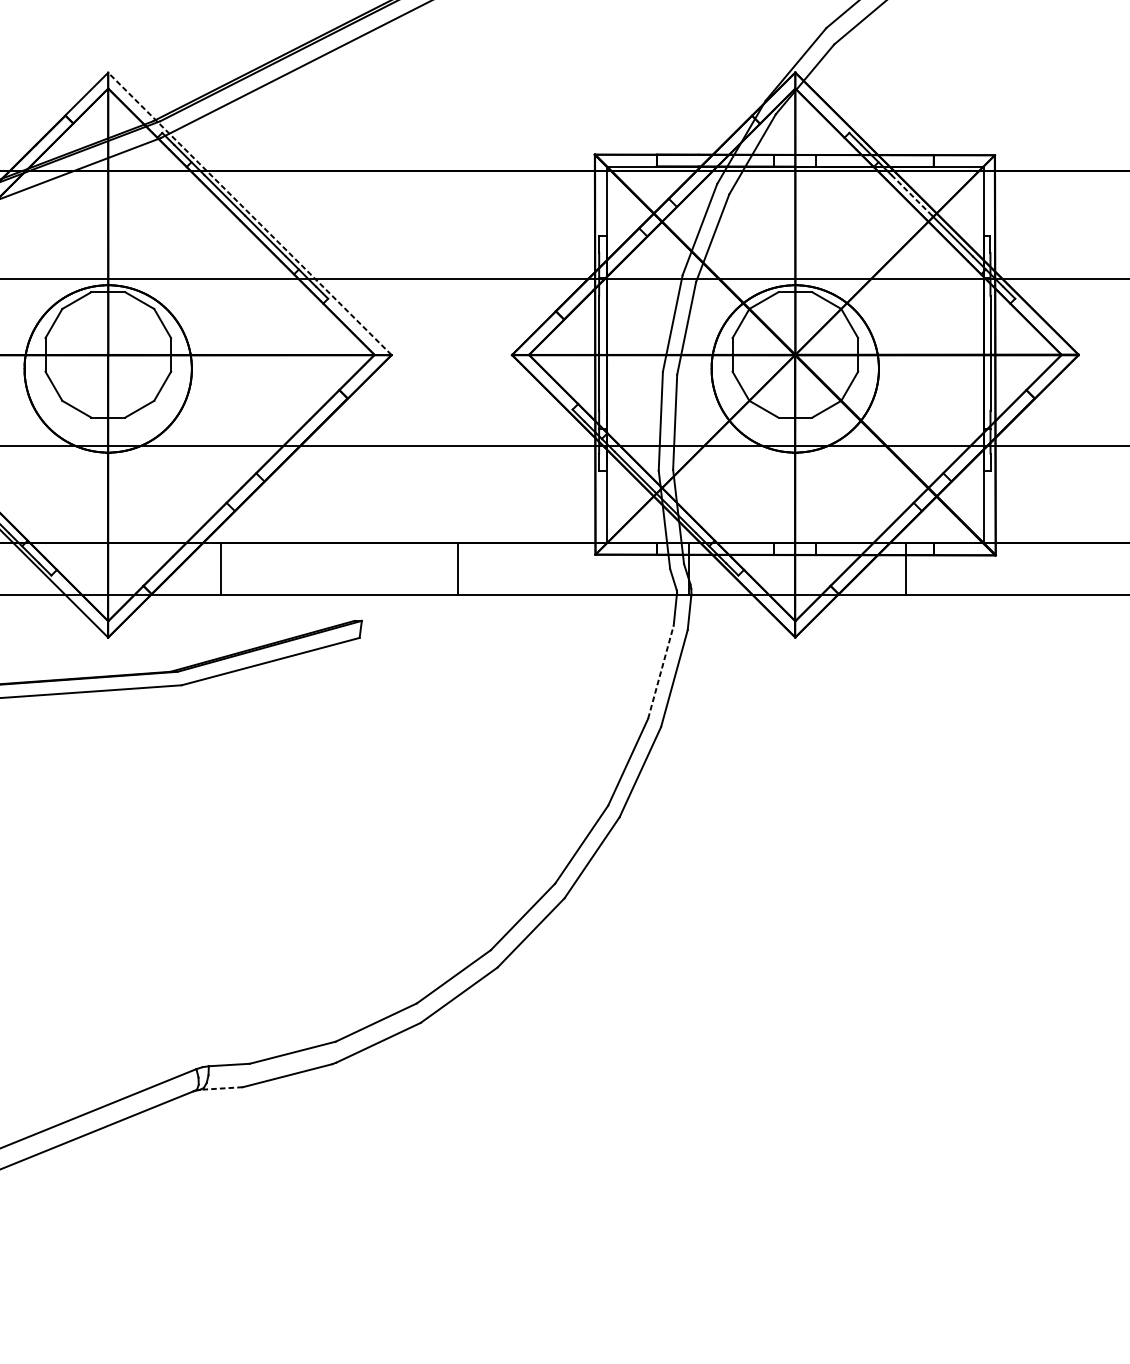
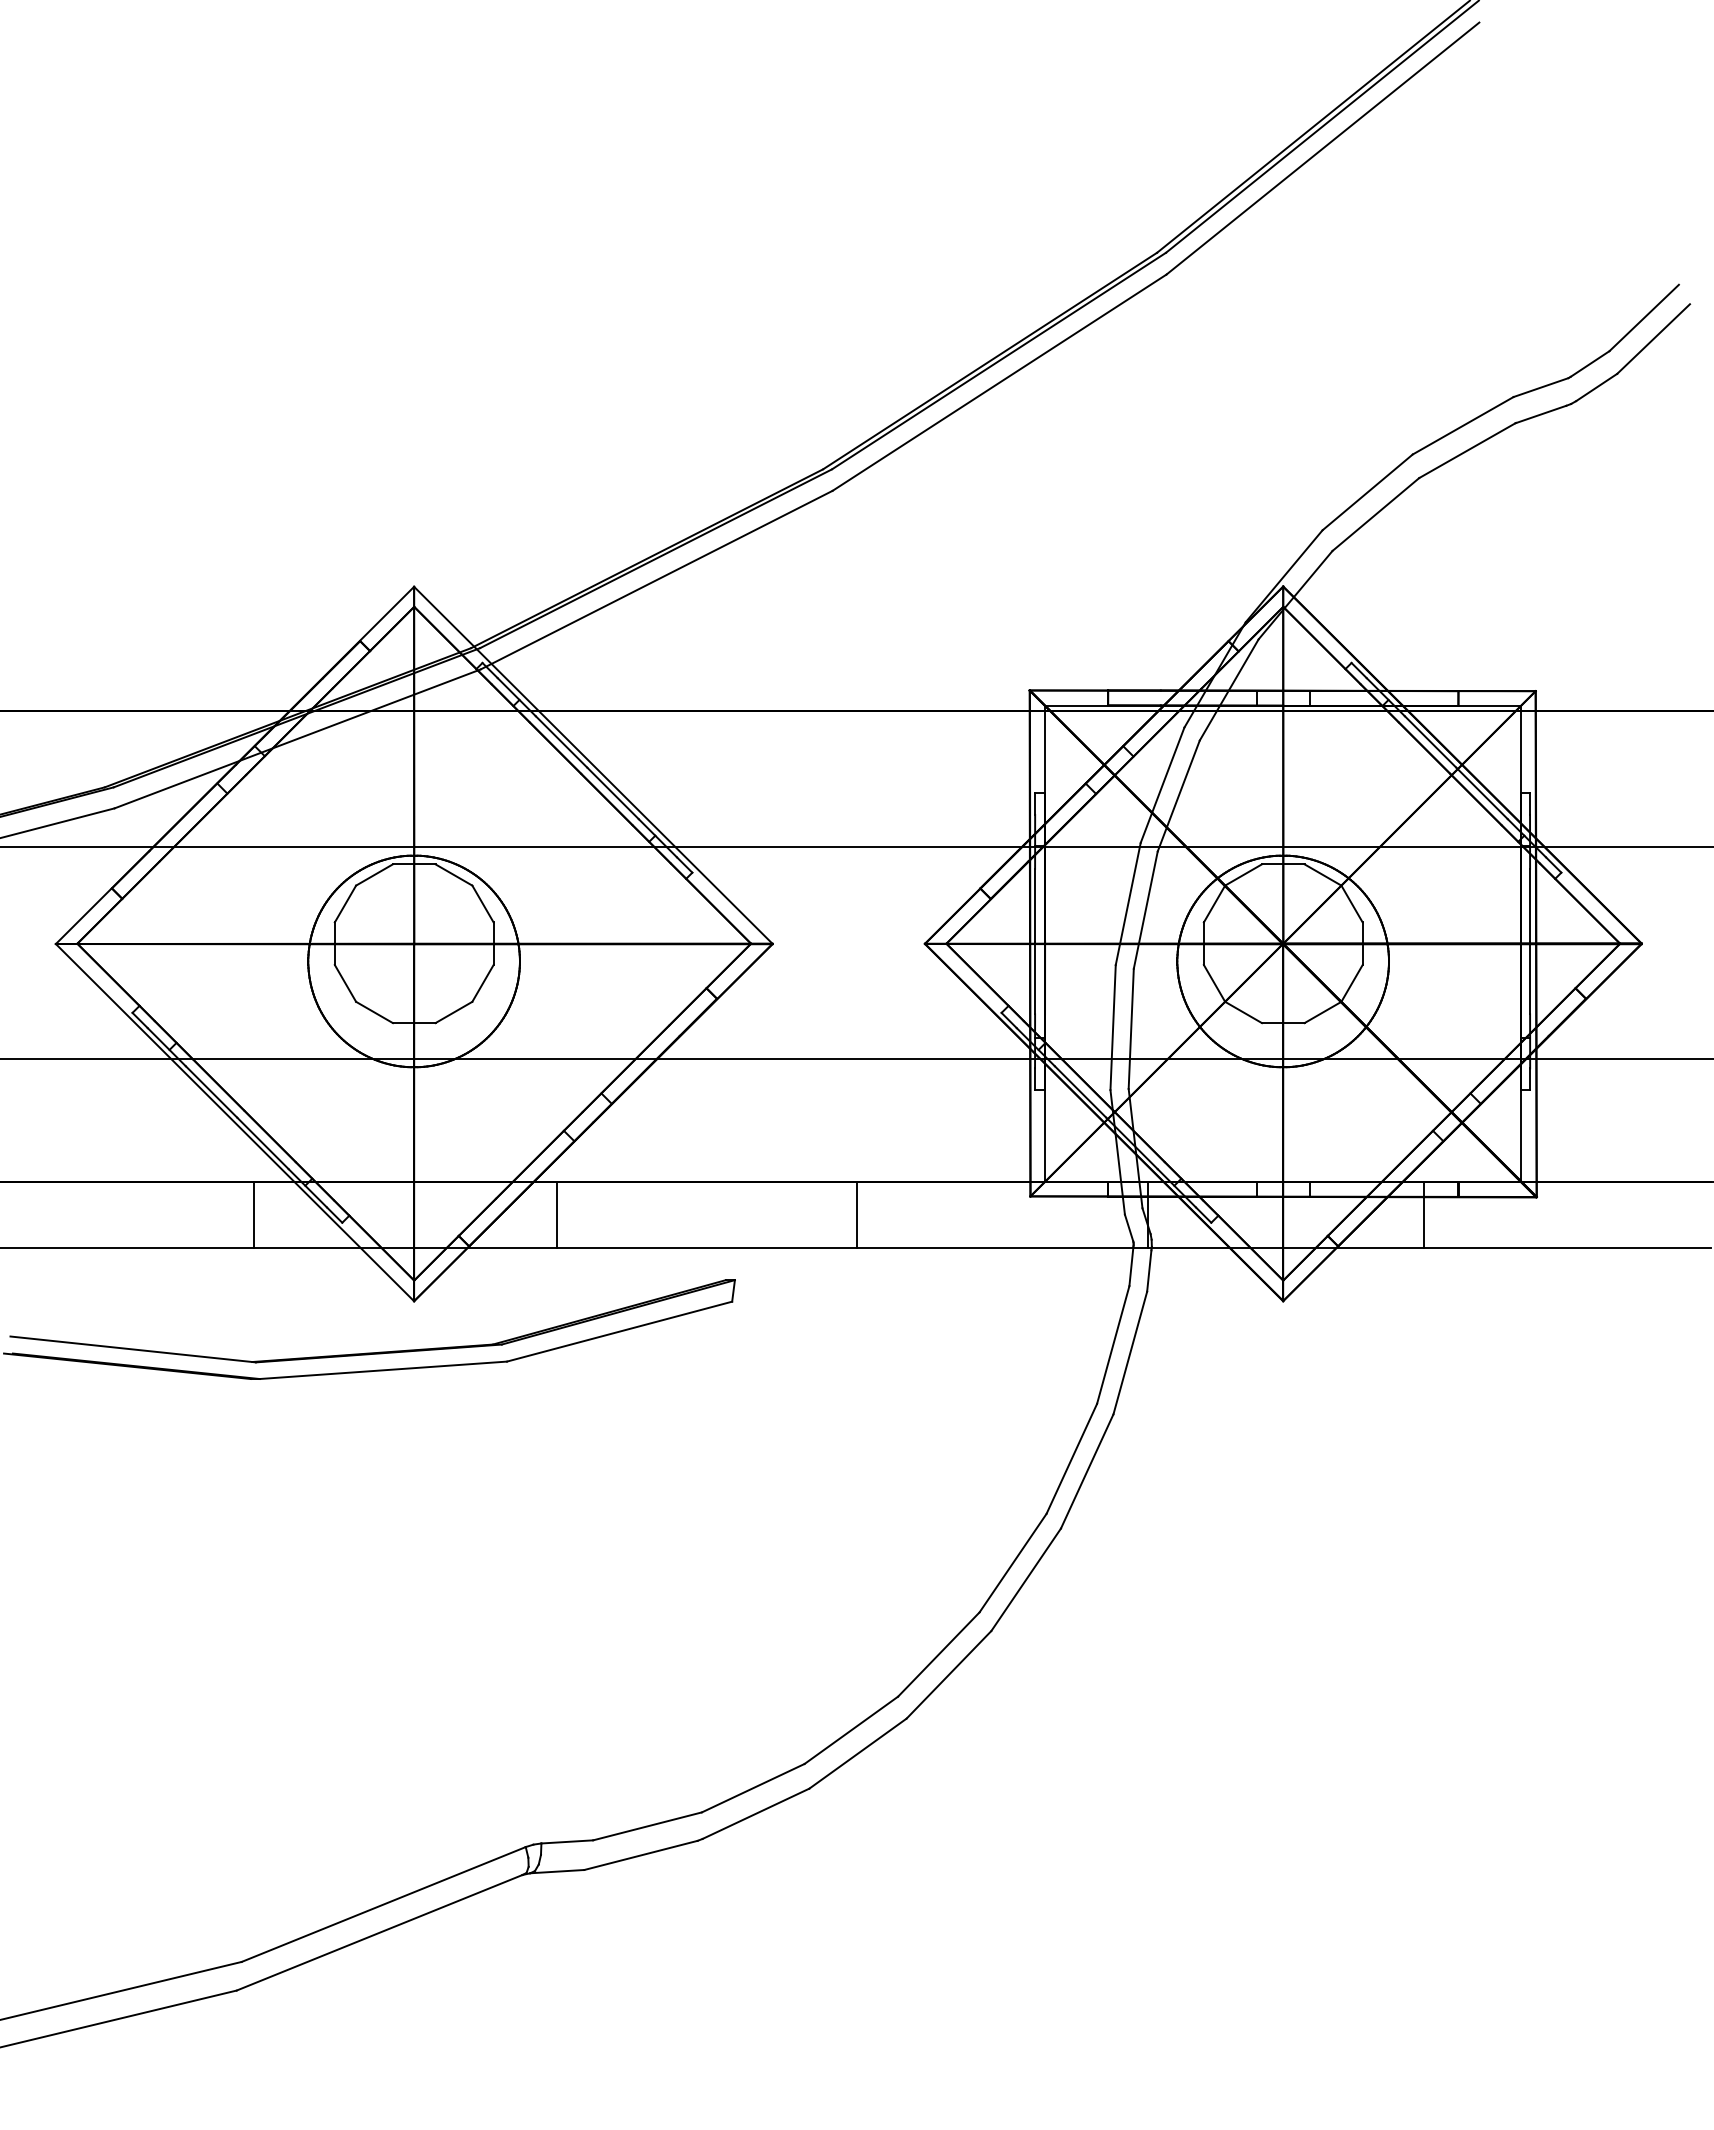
line: (911, 195) -> (1430, 741), dashed -> solid
line: (250, 214) -> (593, 765), dashed -> solid
line: (661, 671) -> (1113, 1344), dashed -> solid
line: (220, 1088) -> (556, 1871), dashed -> solid

